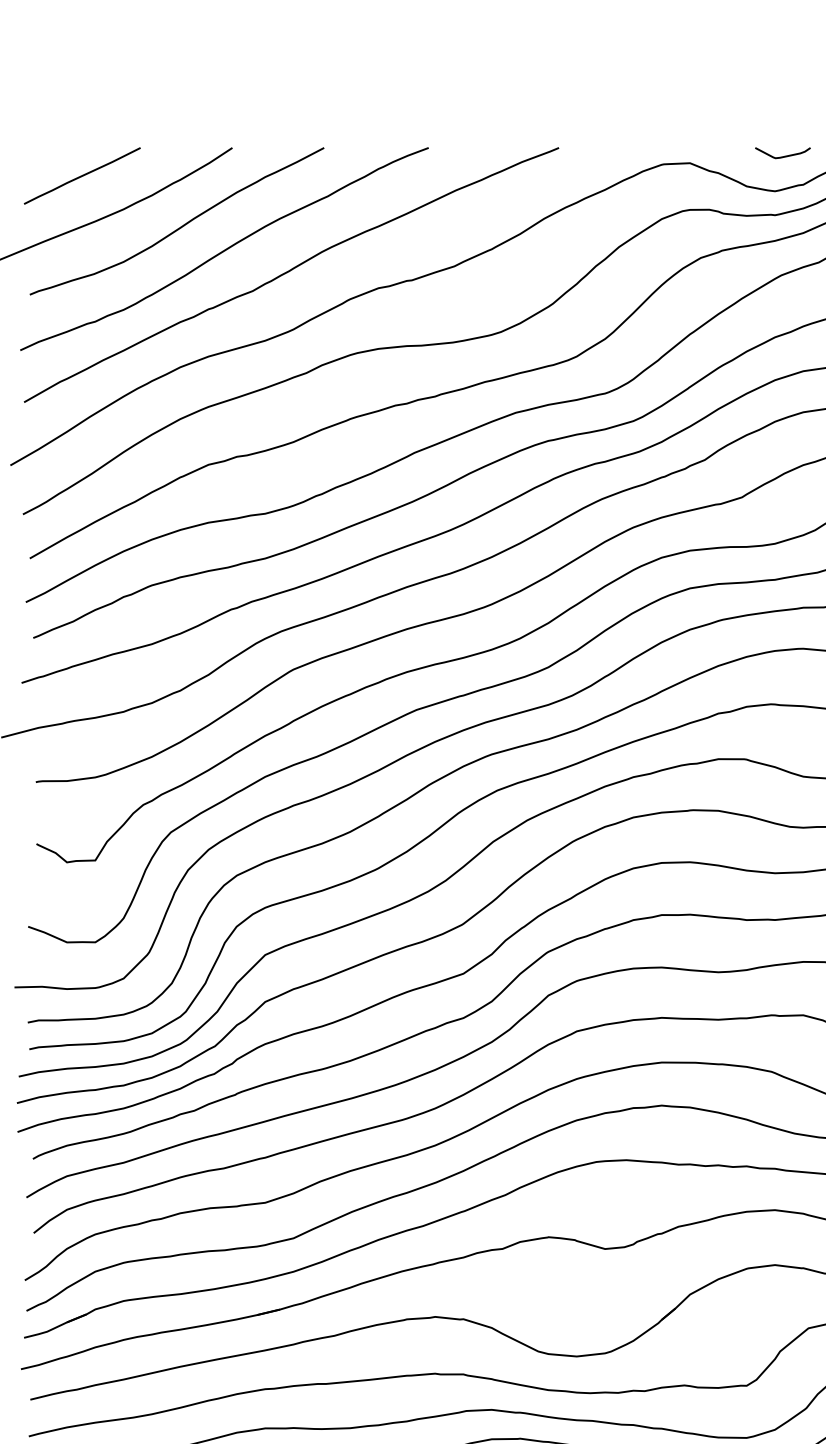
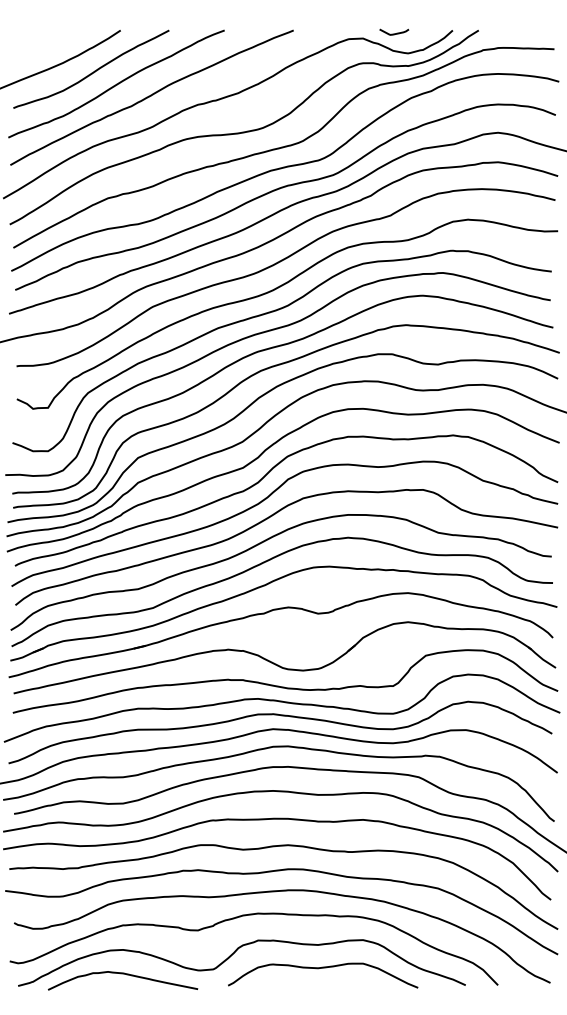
curve: (783, 155) -> (394, 33), moved
line: (82, 174) -> (41, 44), removed

